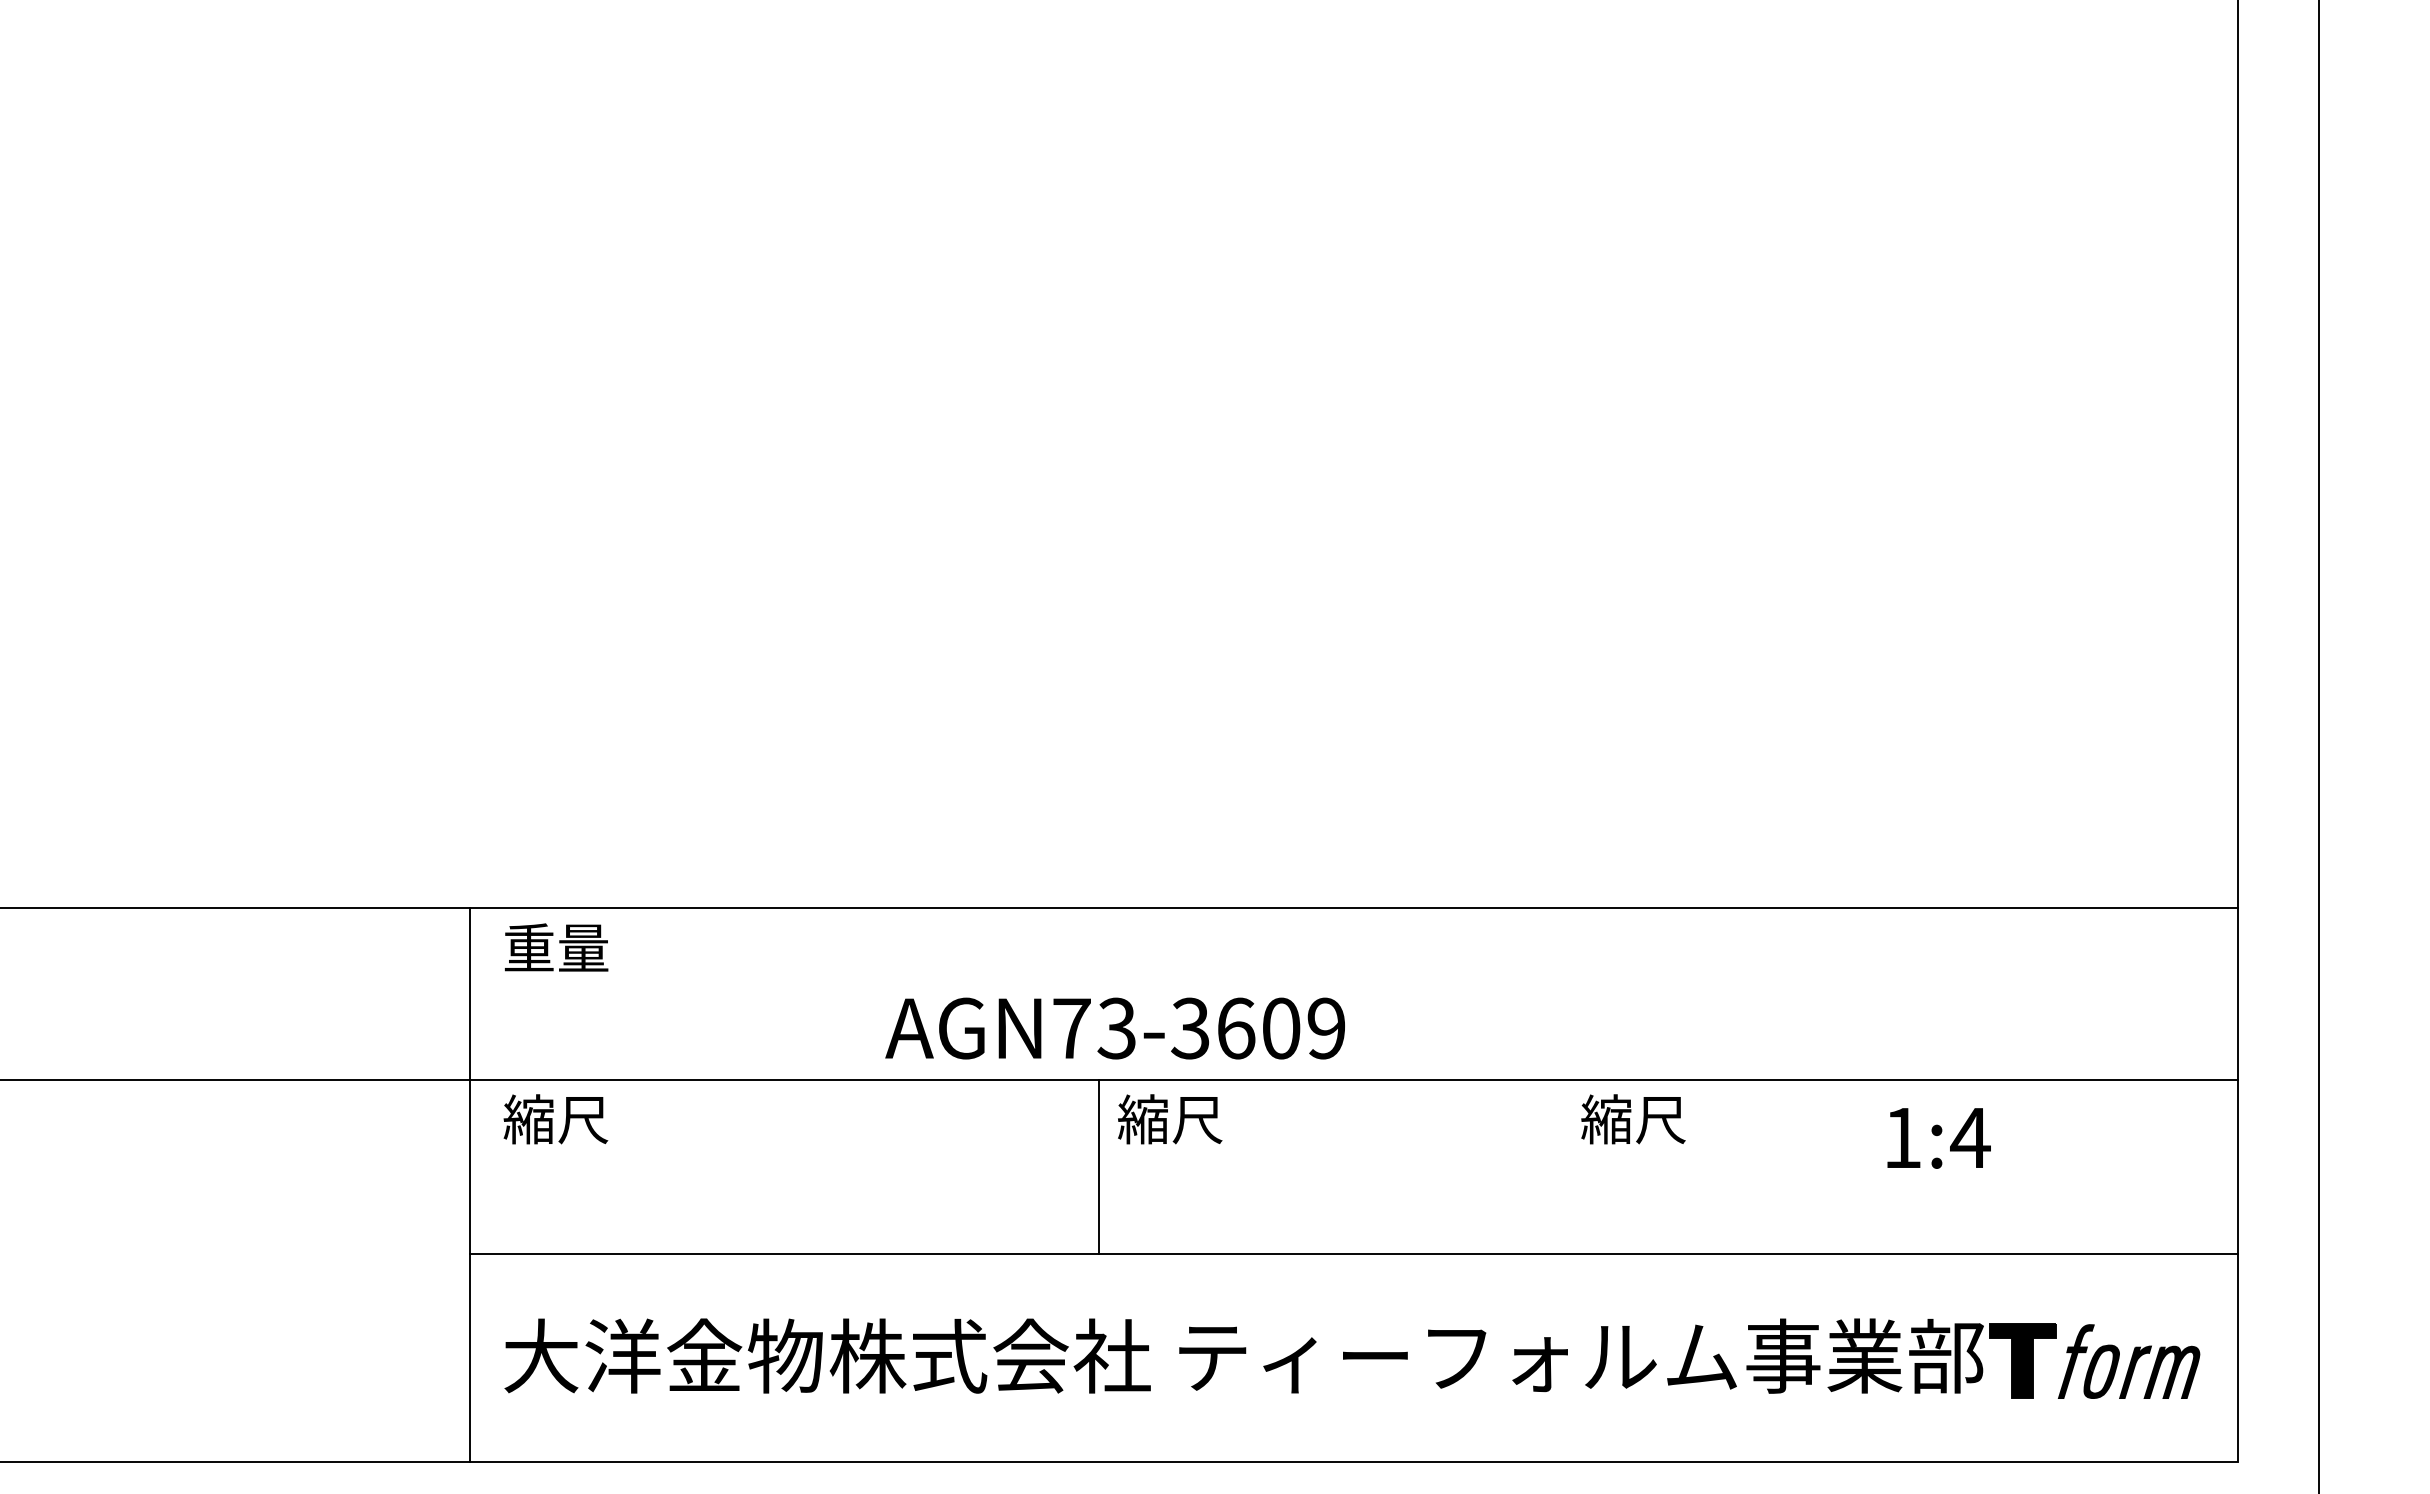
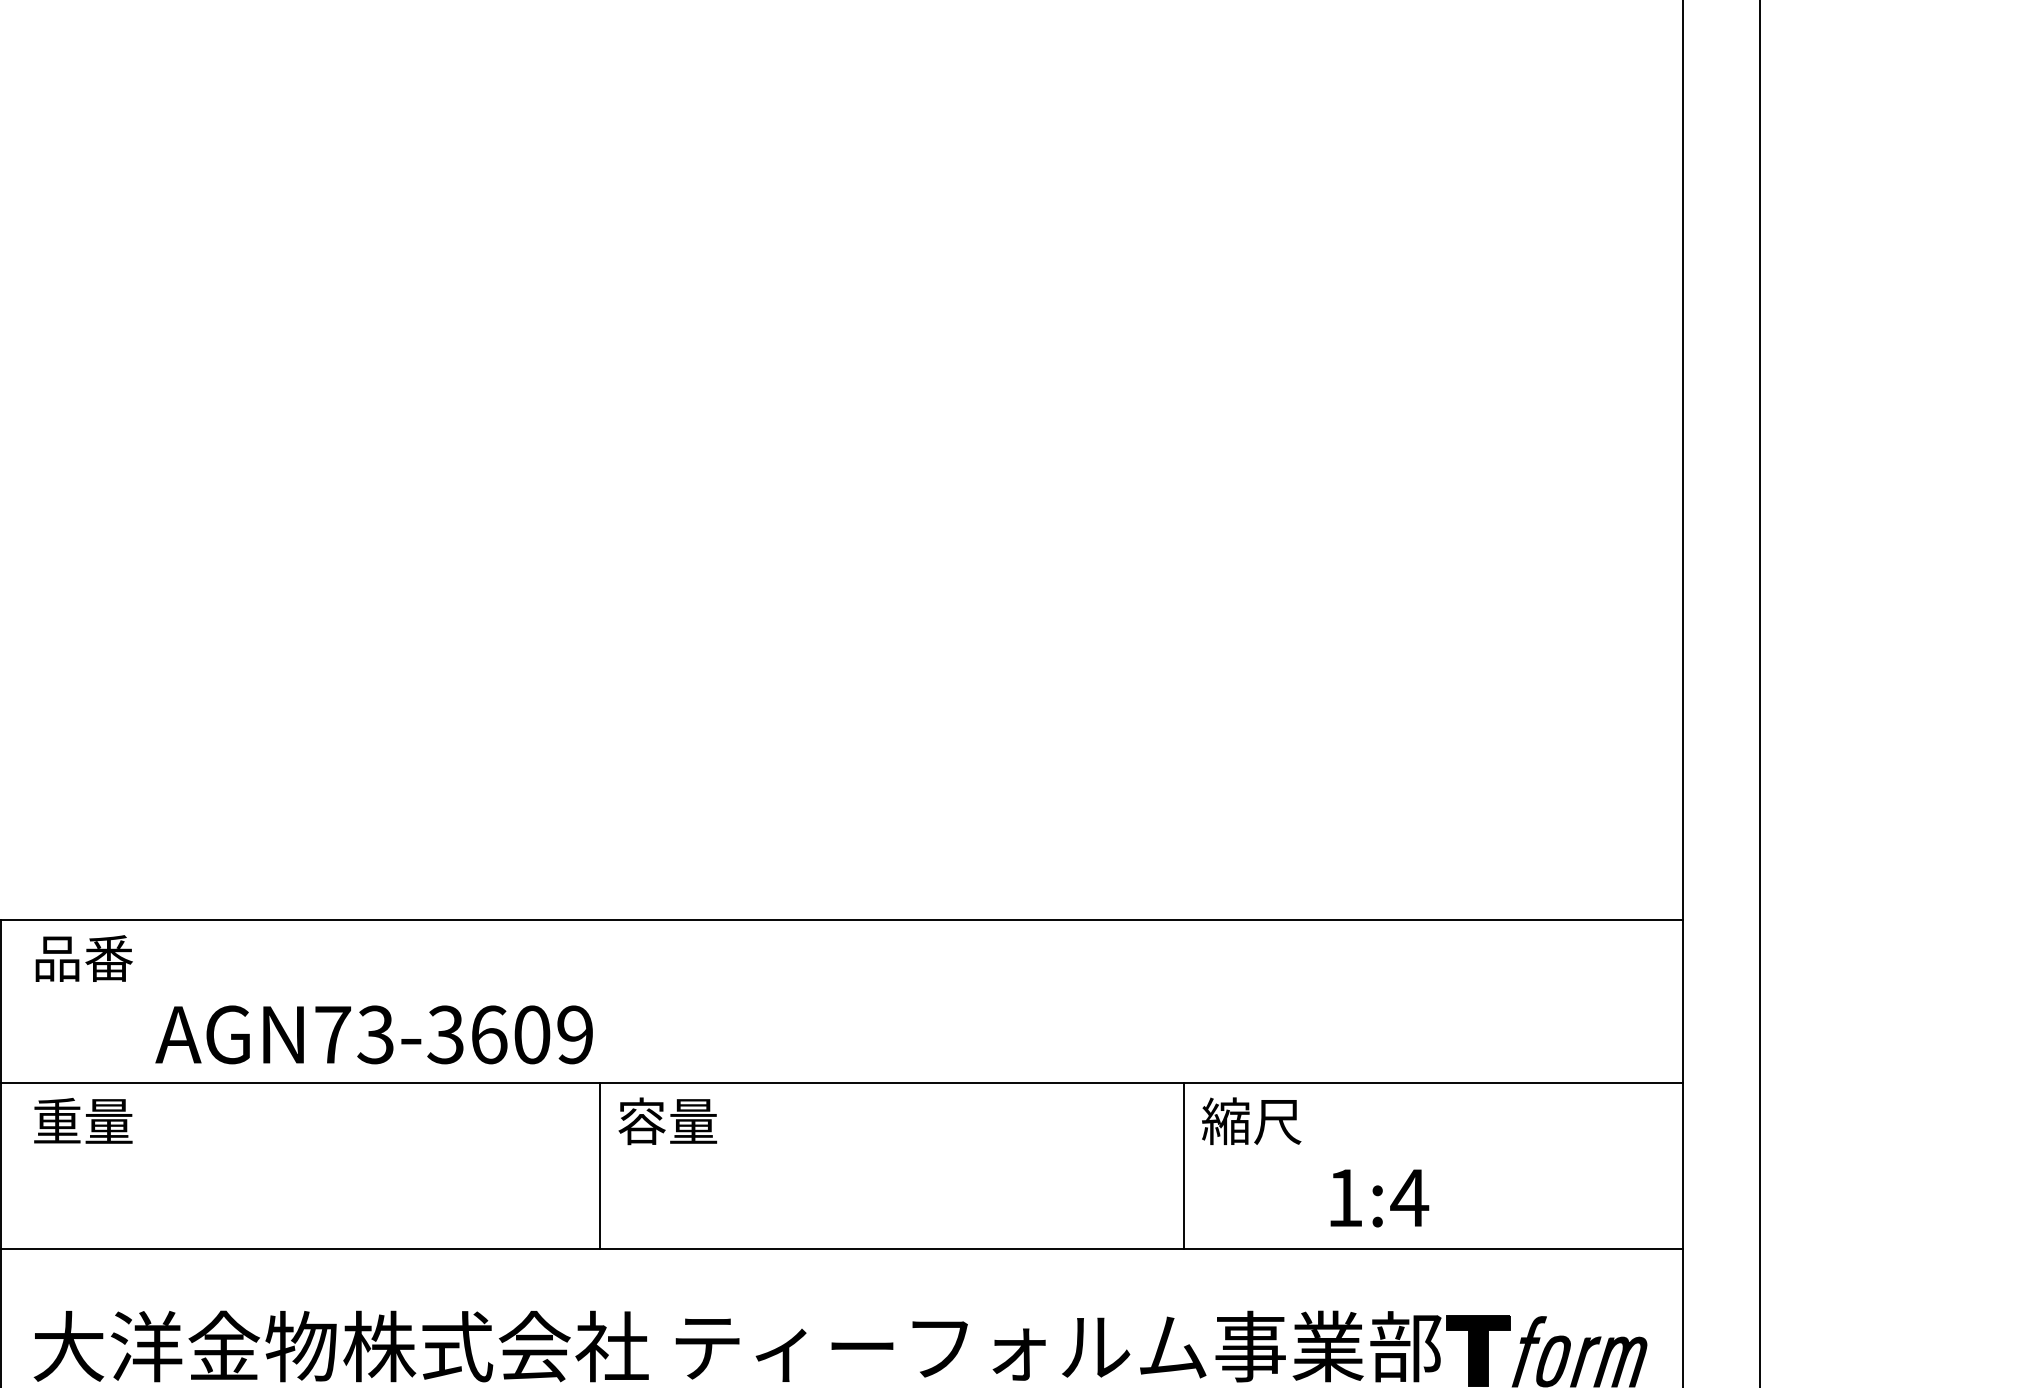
text: (556, 947) -> (83, 957), 重量 -> 品番
text: (1114, 1028) -> (373, 1034), moved
text: (555, 1119) -> (82, 1121), 縮尺 -> 重量
text: (1170, 1119) -> (667, 1121), 縮尺 -> 容量
text: (1633, 1119) -> (1251, 1121), moved
text: (1938, 1138) -> (1379, 1198), moved
line: (1713, 1166) -> (1184, 1166), added

